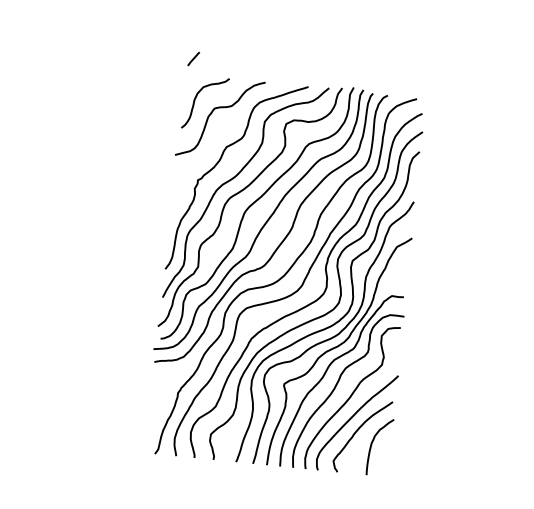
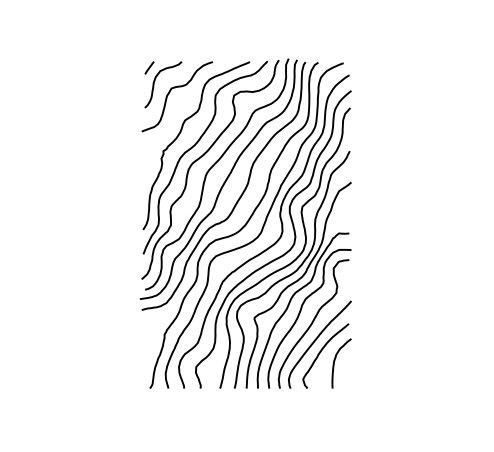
line: (193, 58) -> (149, 67), moved

